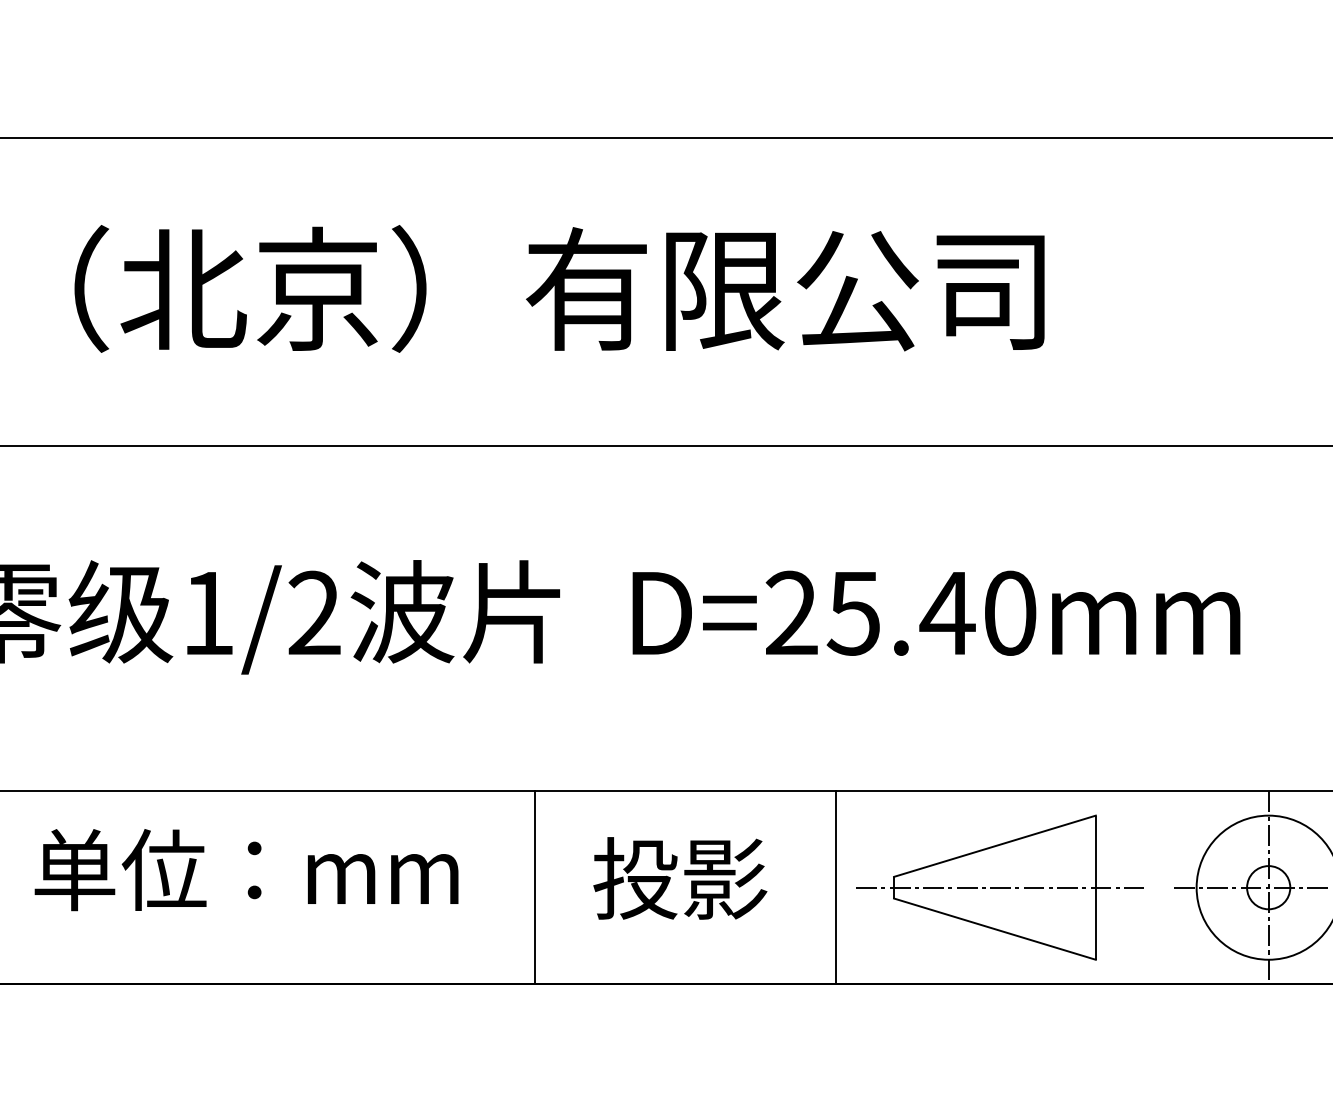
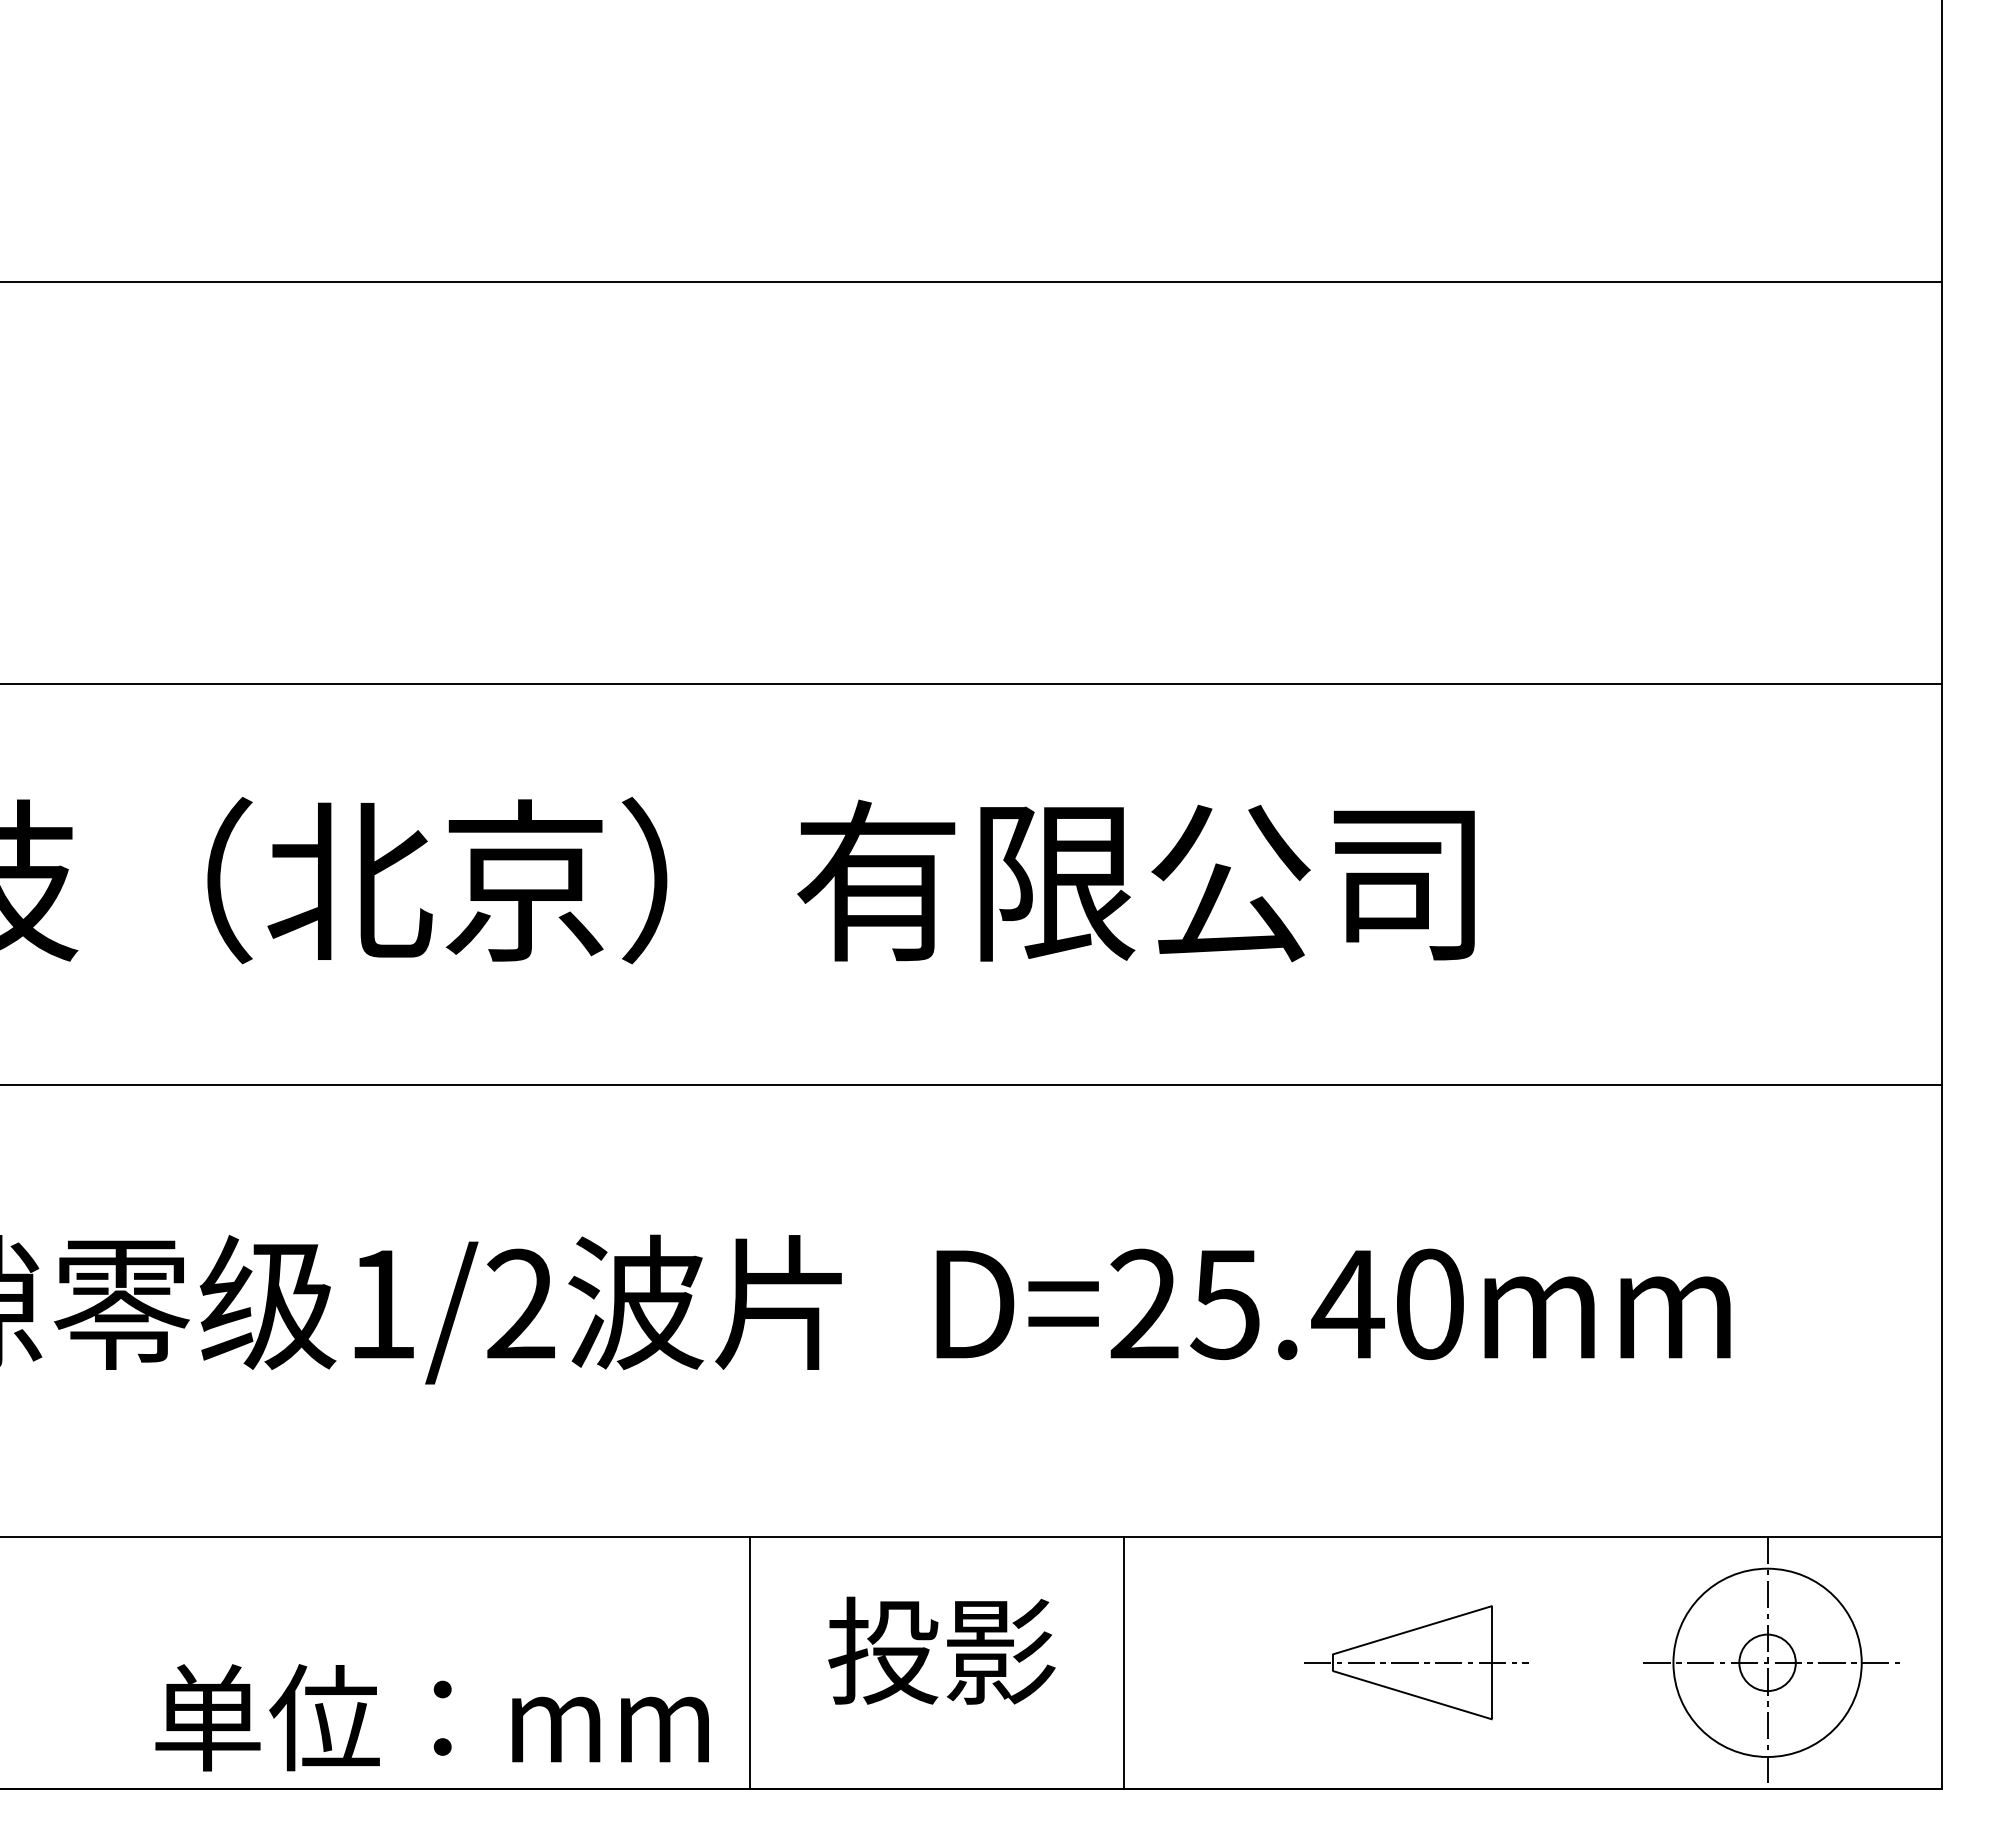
text: (246, 869) -> (431, 1717), moved
text: (680, 878) -> (941, 1650), moved
line: (535, 887) -> (750, 1662), moved
line: (836, 887) -> (1124, 1662), moved
part: (999, 887) -> (1416, 1662), size x0.6

